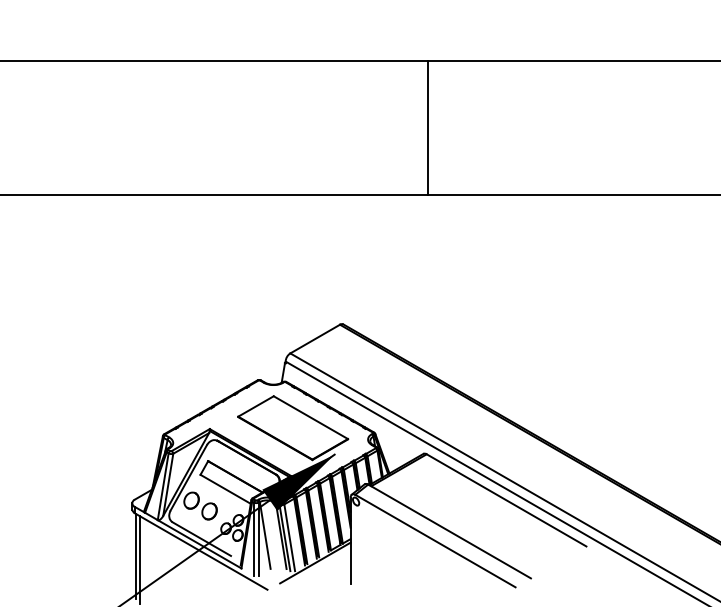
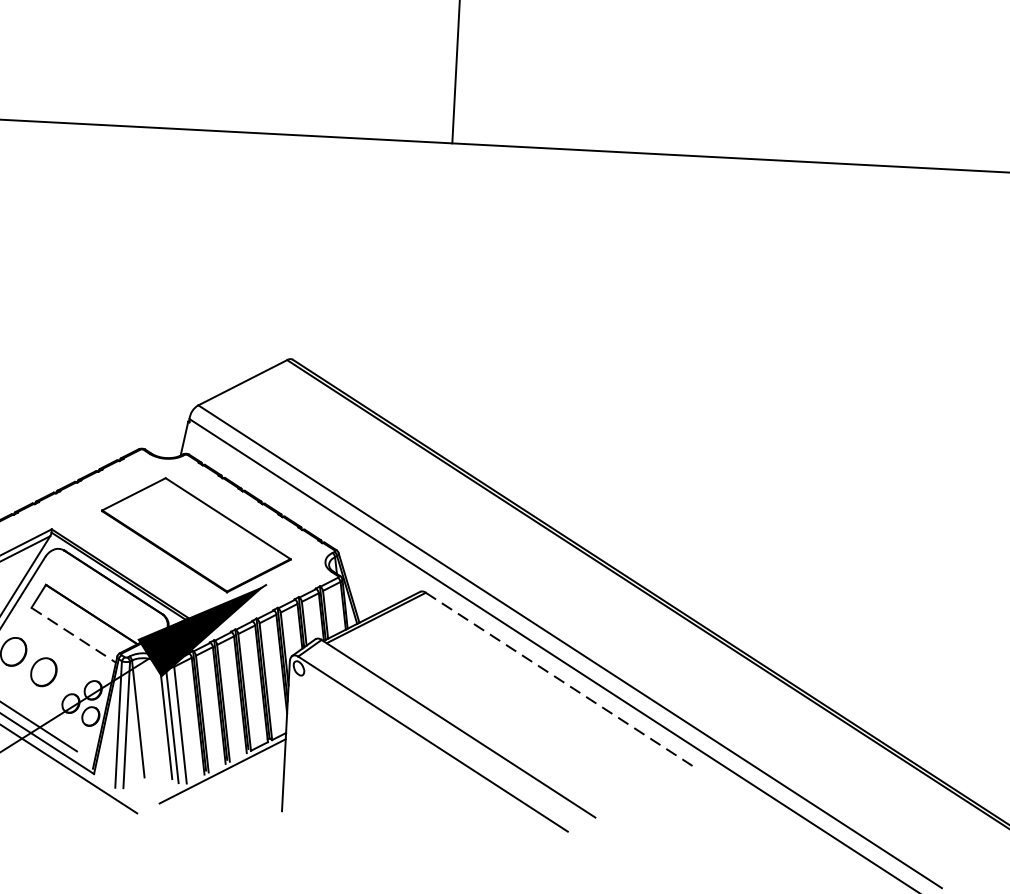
line: (225, 489) -> (73, 635), solid -> dashed
line: (507, 500) -> (561, 680), solid -> dashed

